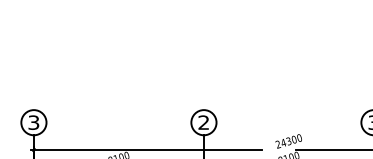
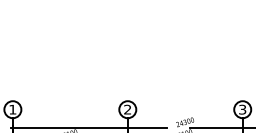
text: (33, 122) -> (12, 109), 3 -> 1

